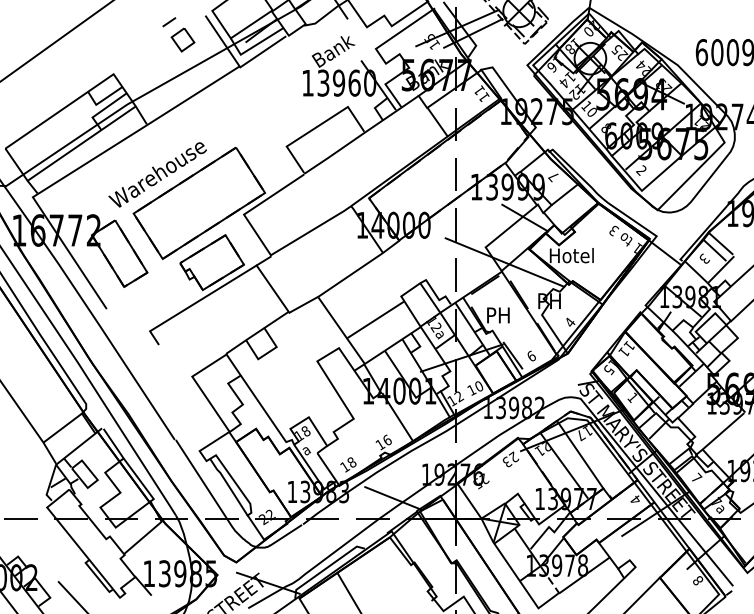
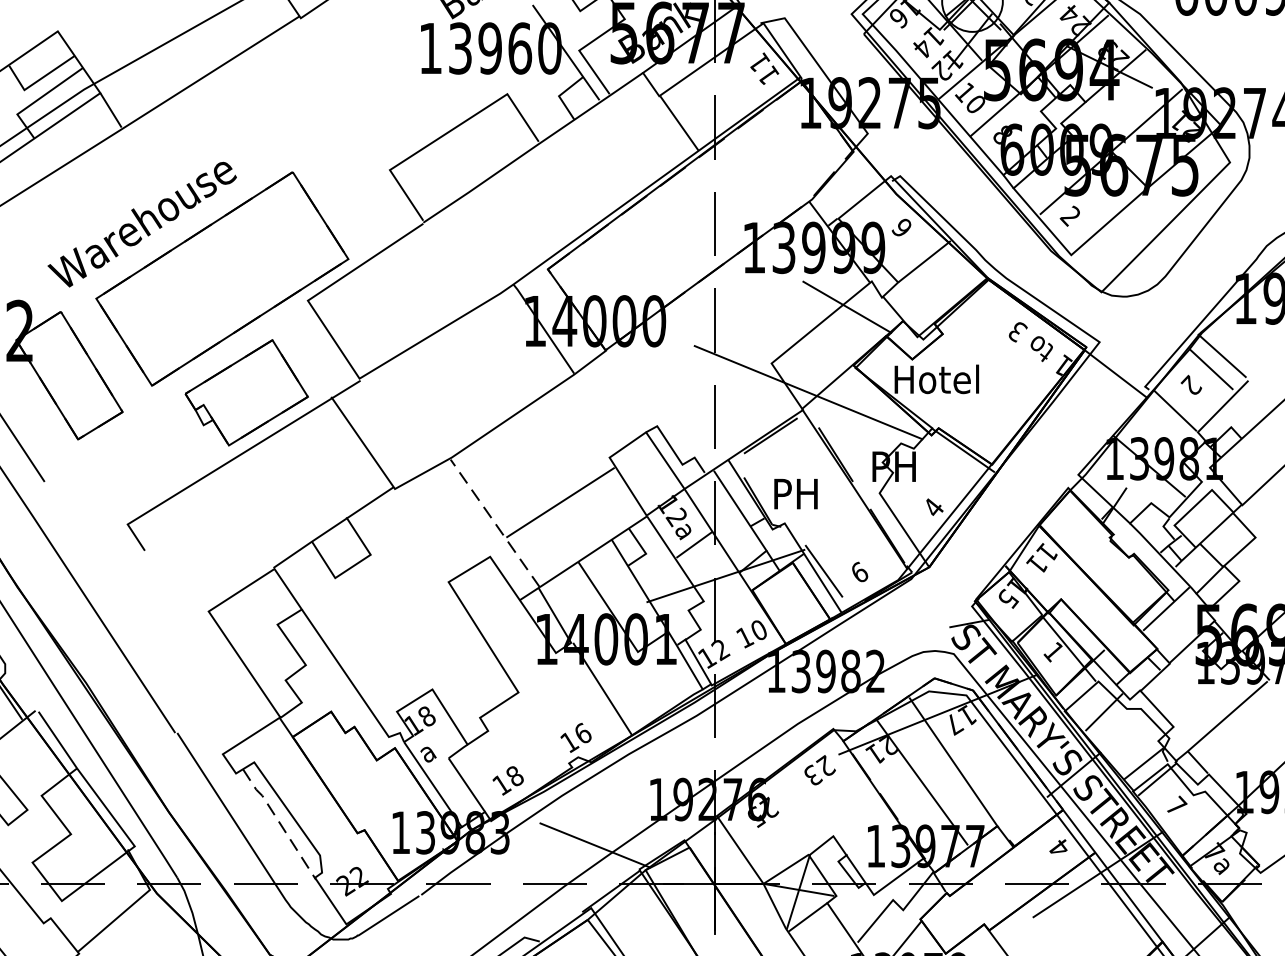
text: (553, 177) -> (901, 229), 7 -> 6
text: (704, 258) -> (1191, 384), 3 -> 2
line: (341, 330) -> (494, 522), solid -> dashed
line: (228, 486) -> (278, 822), solid -> dashed

